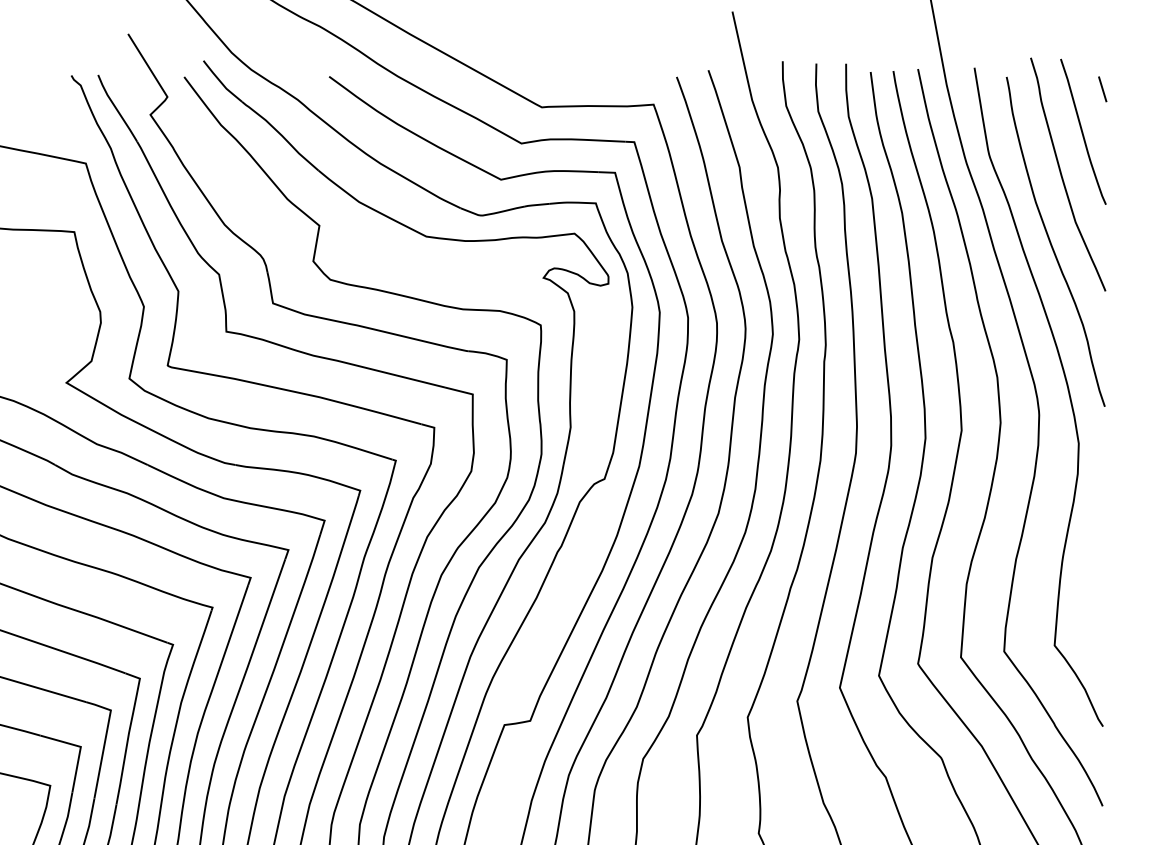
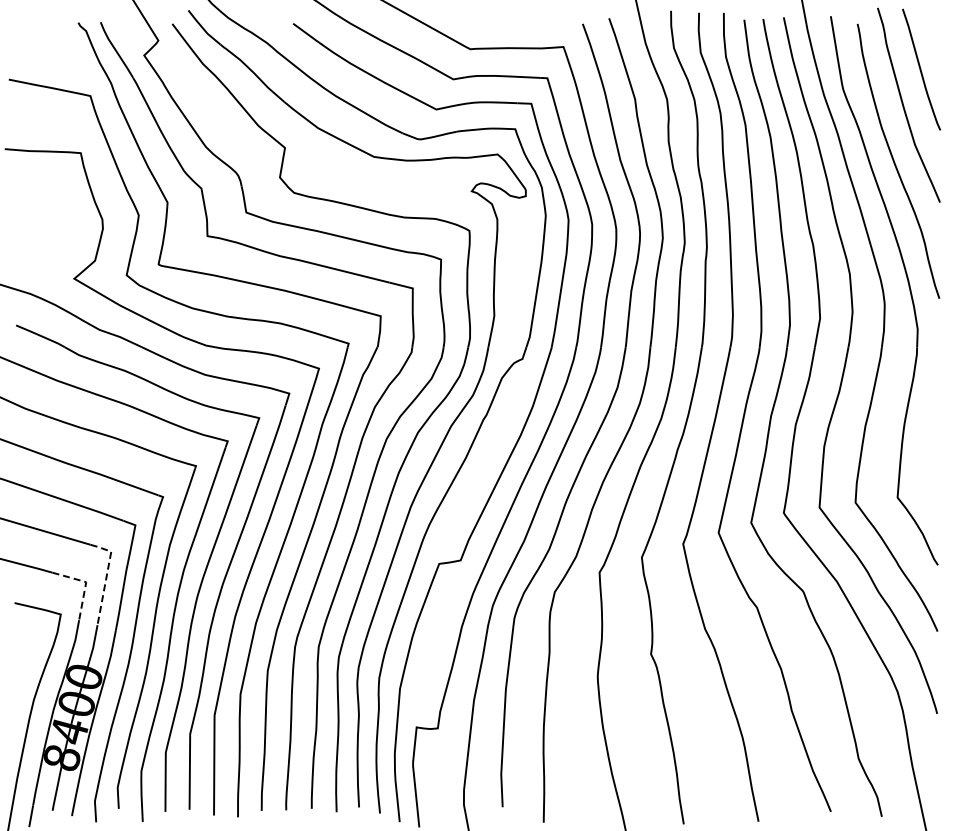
line: (1102, 88) -> (937, 33), removed
line: (105, 740) -> (106, 576), solid -> dashed
line: (81, 748) -> (86, 583), solid -> dashed

